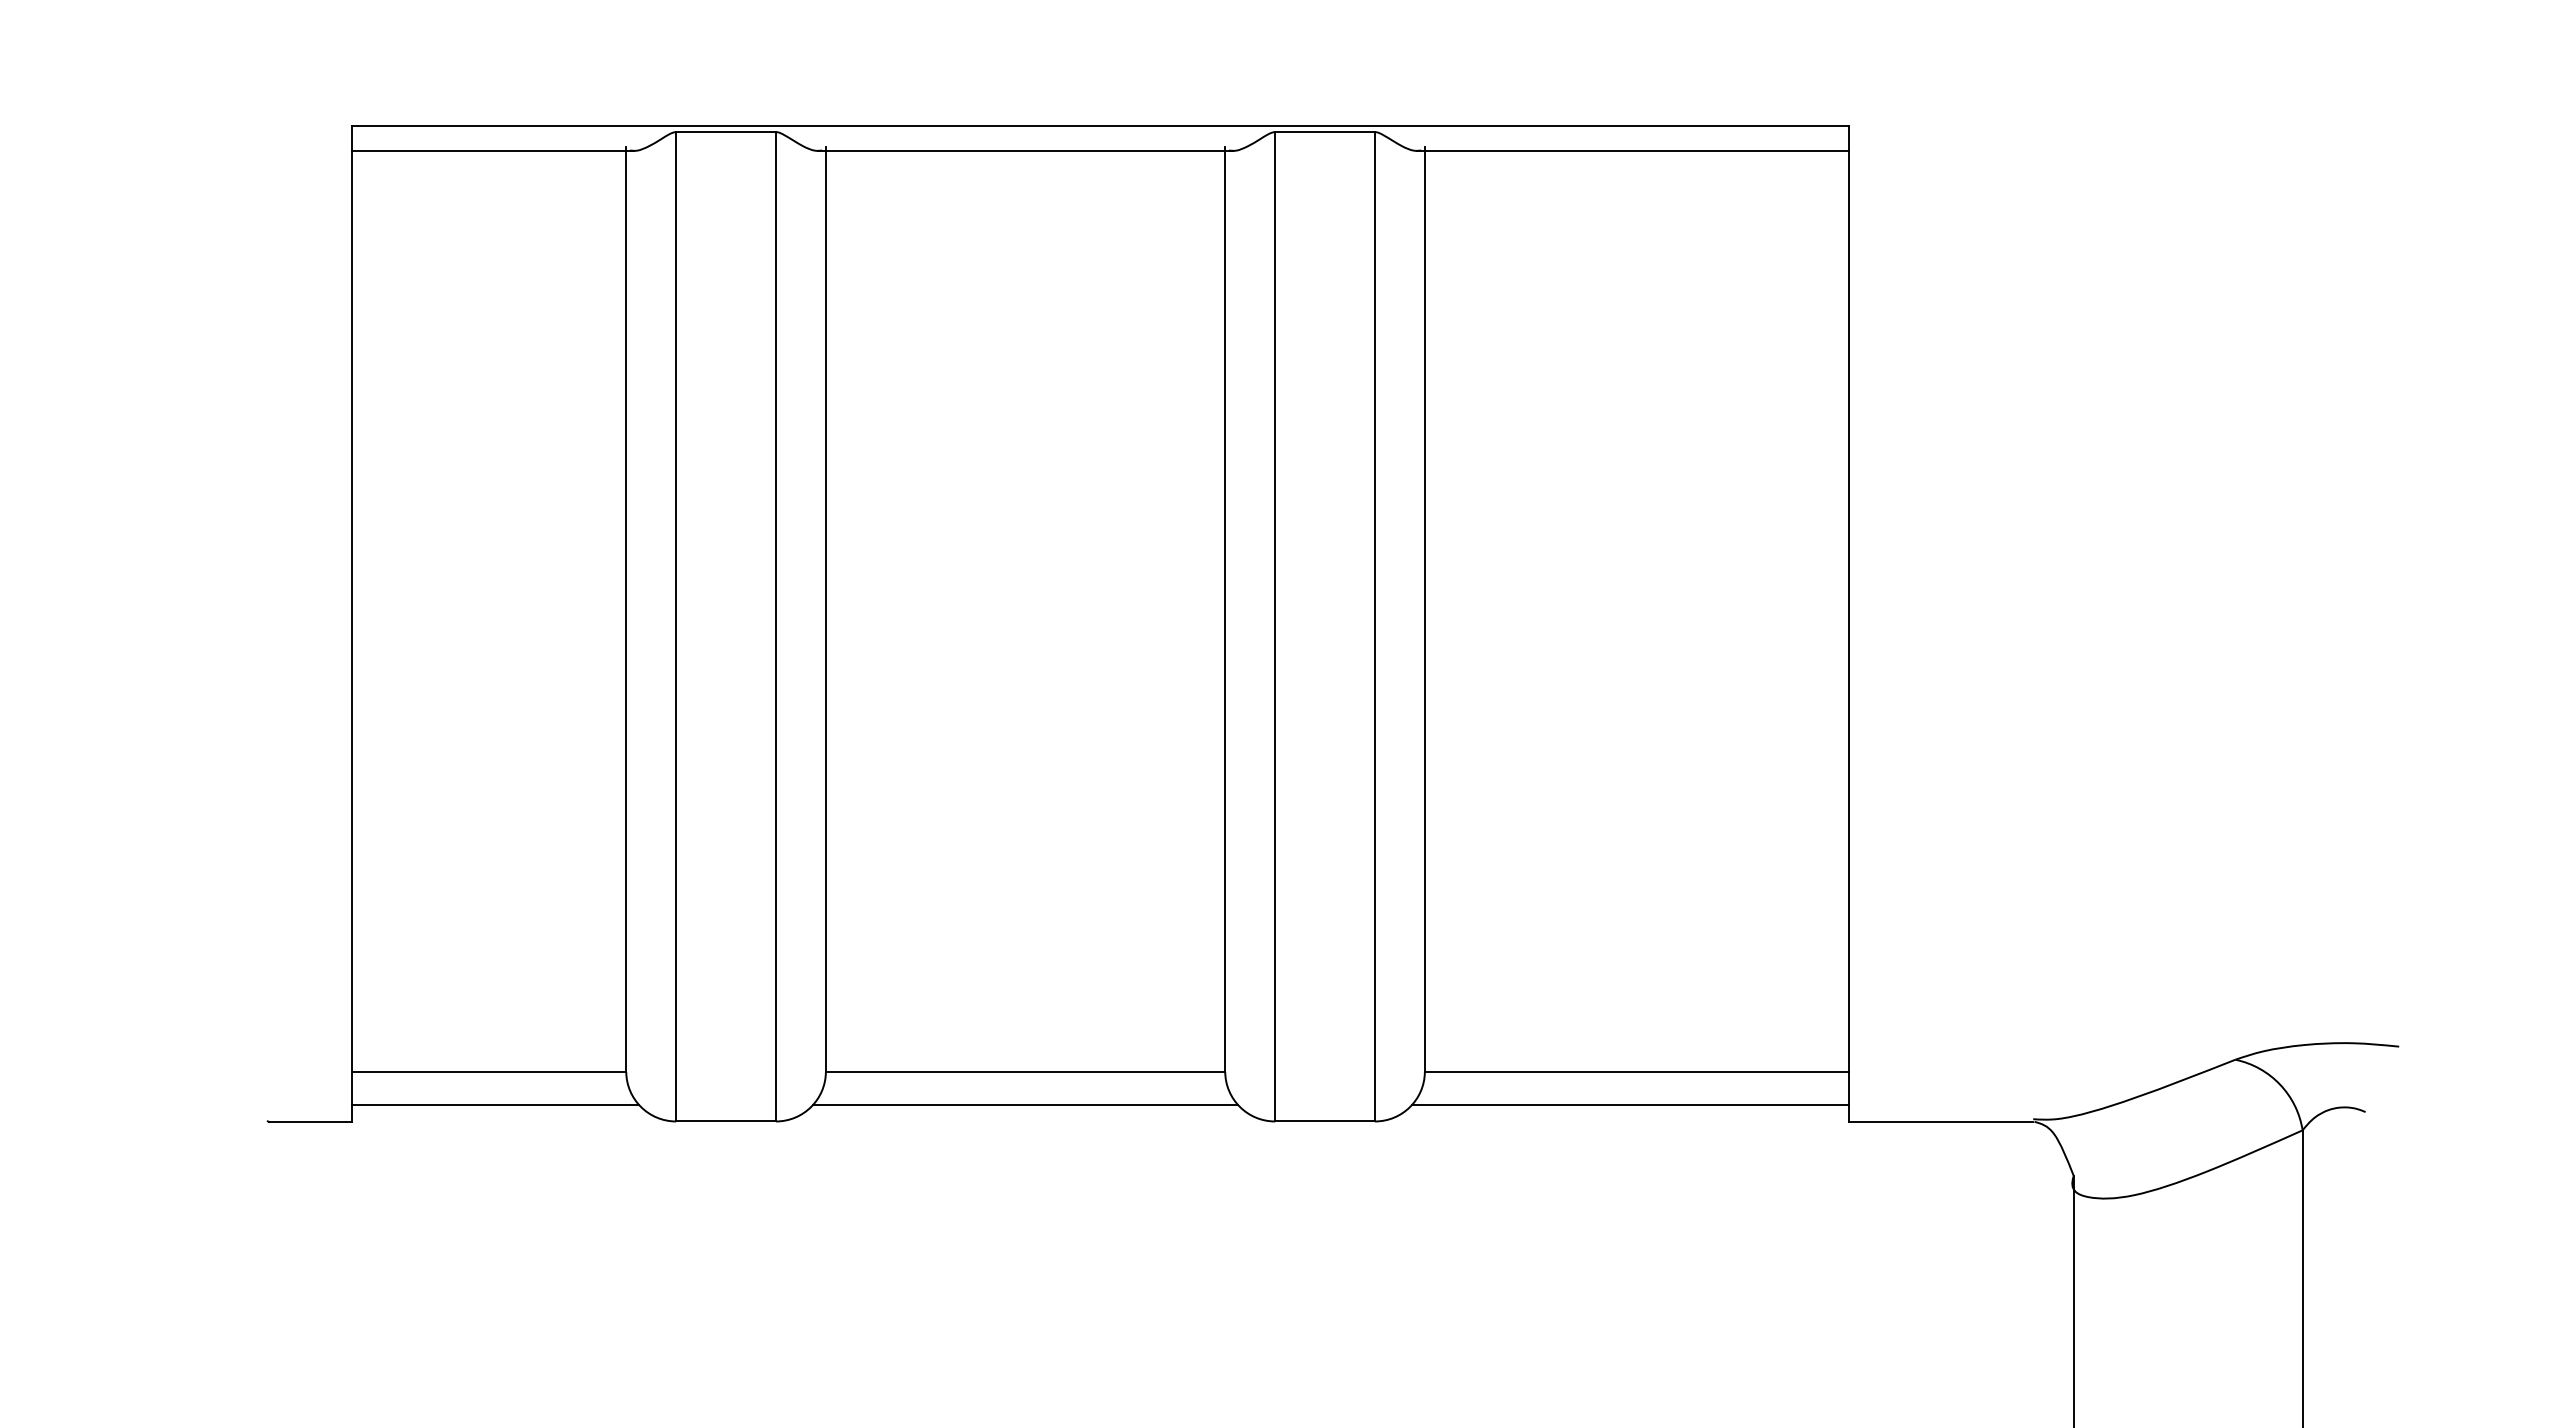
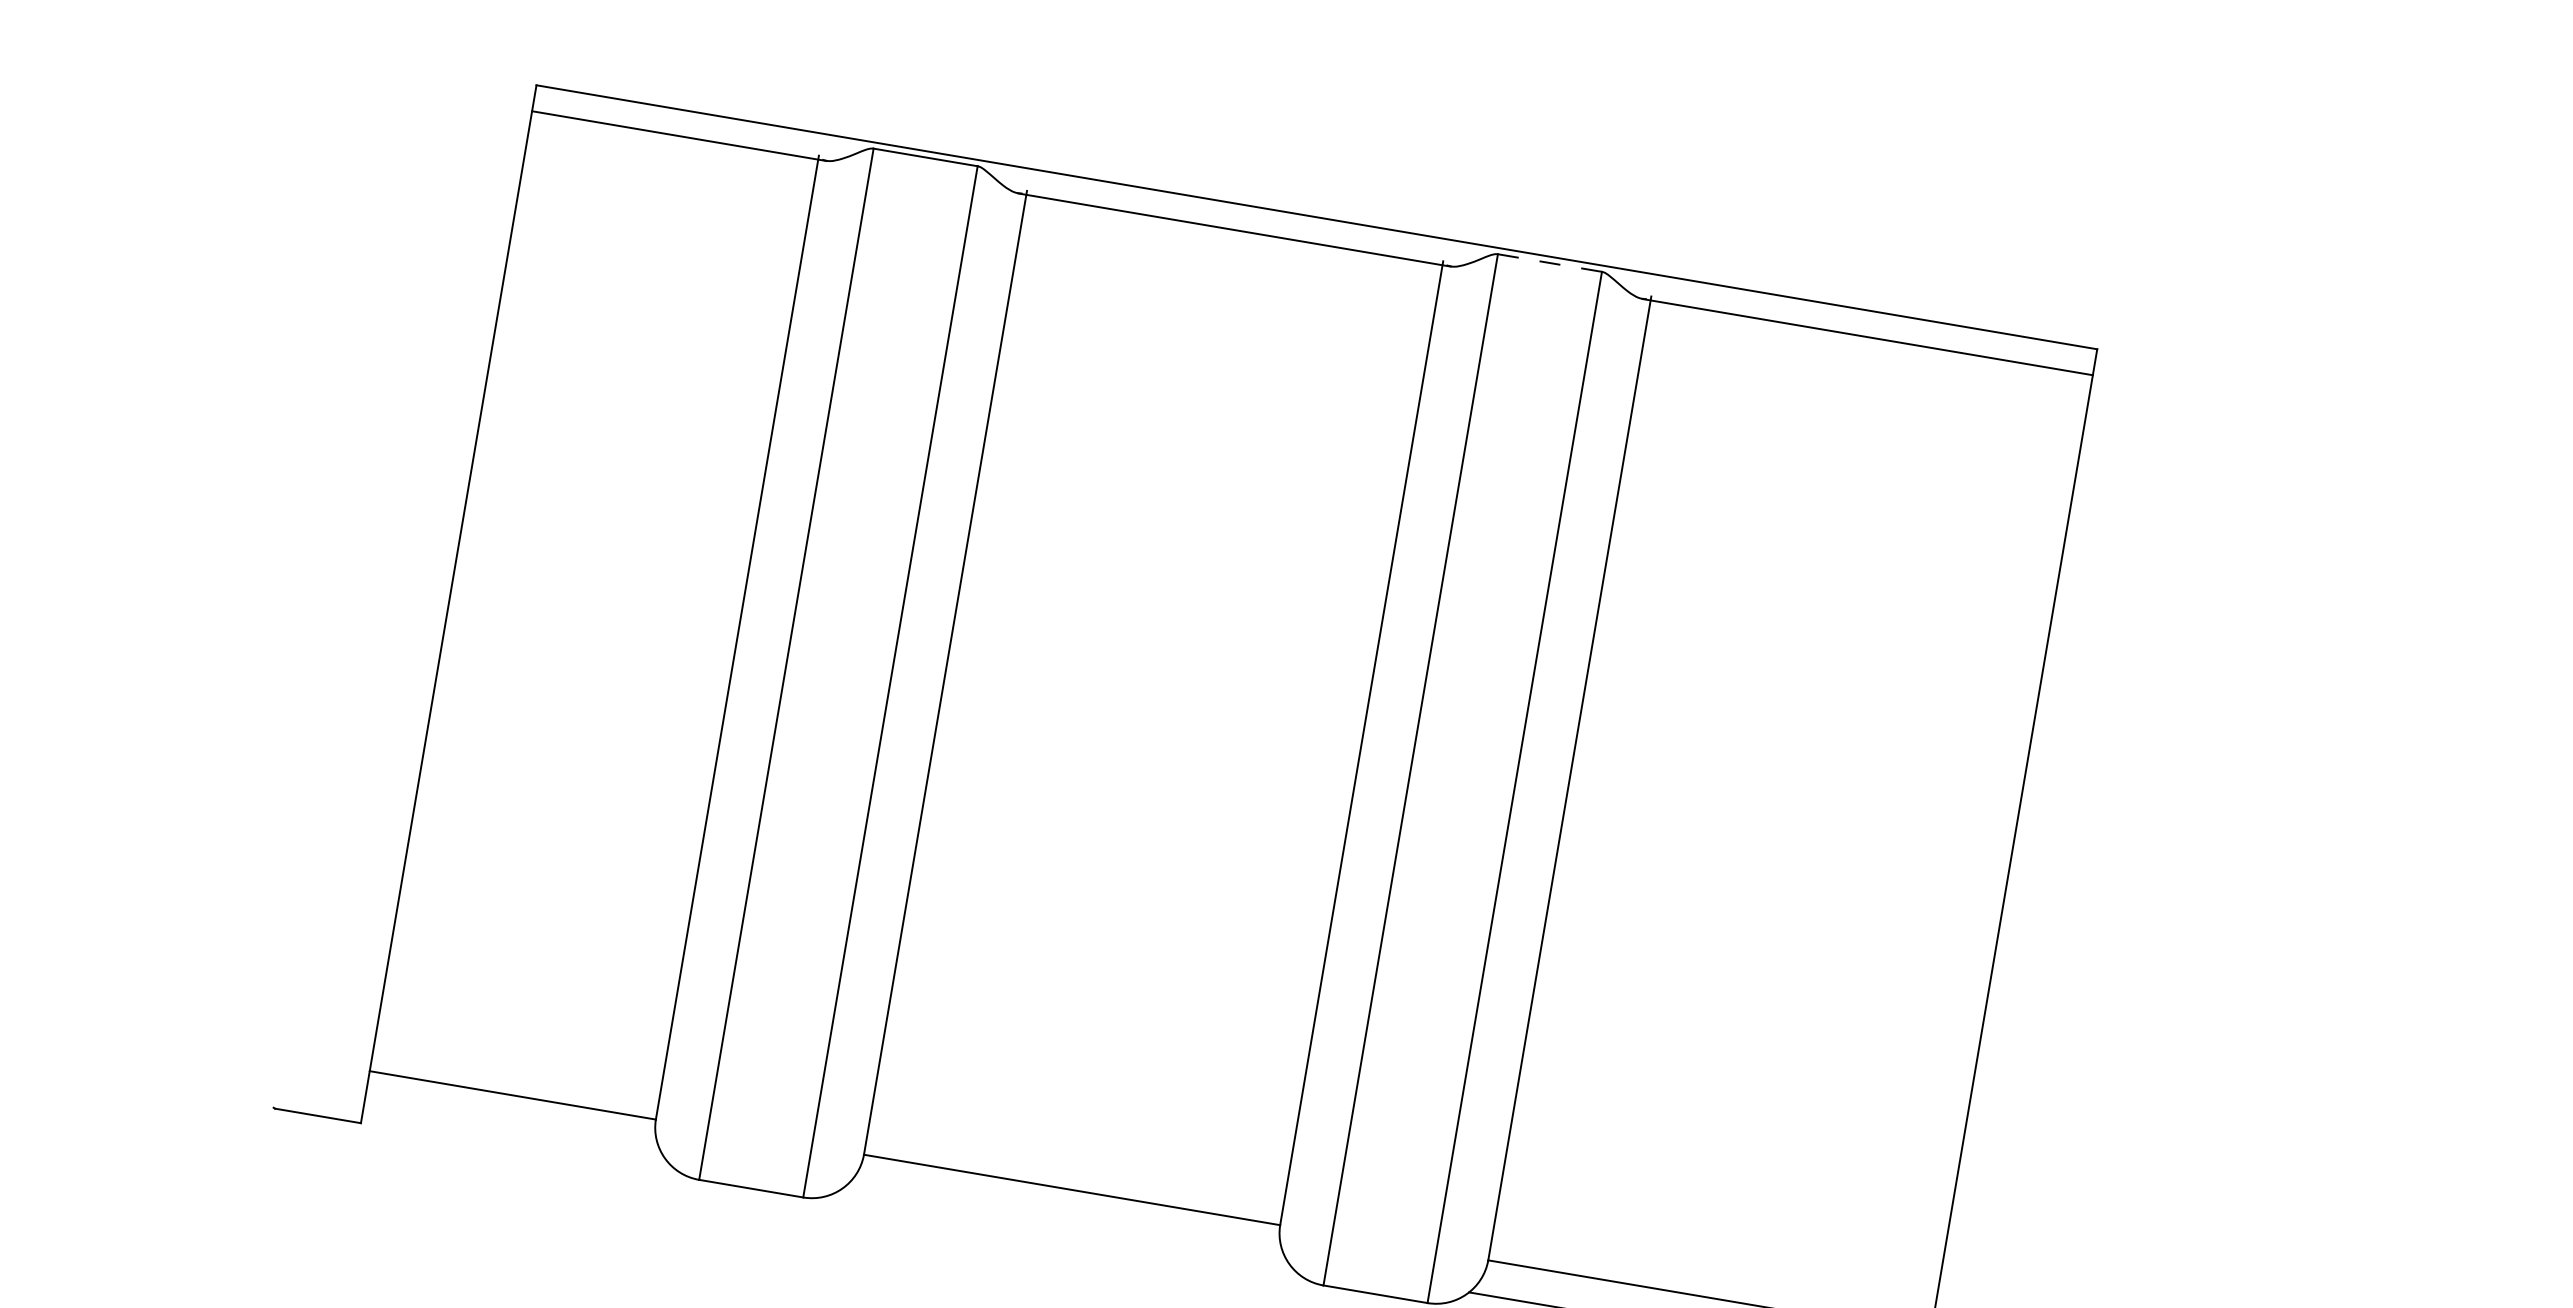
line: (1325, 132) -> (1550, 263), solid -> dashed
line: (495, 1104) -> (513, 1130), removed
line: (1025, 1104) -> (1066, 1223), removed

